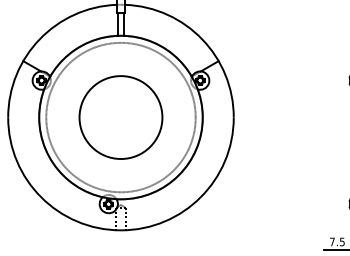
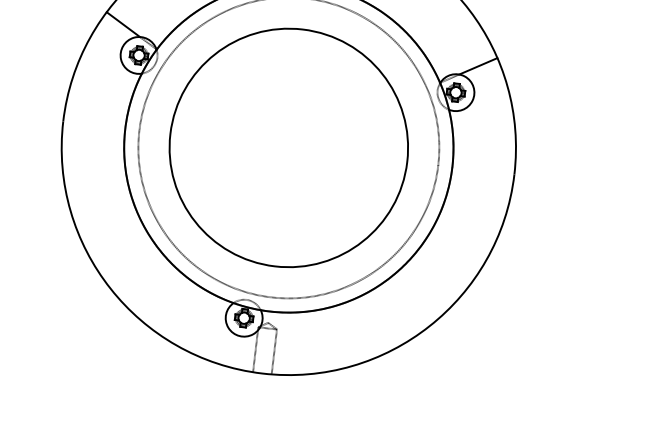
circle: (120, 117) -> (287, 147), size x1.43

